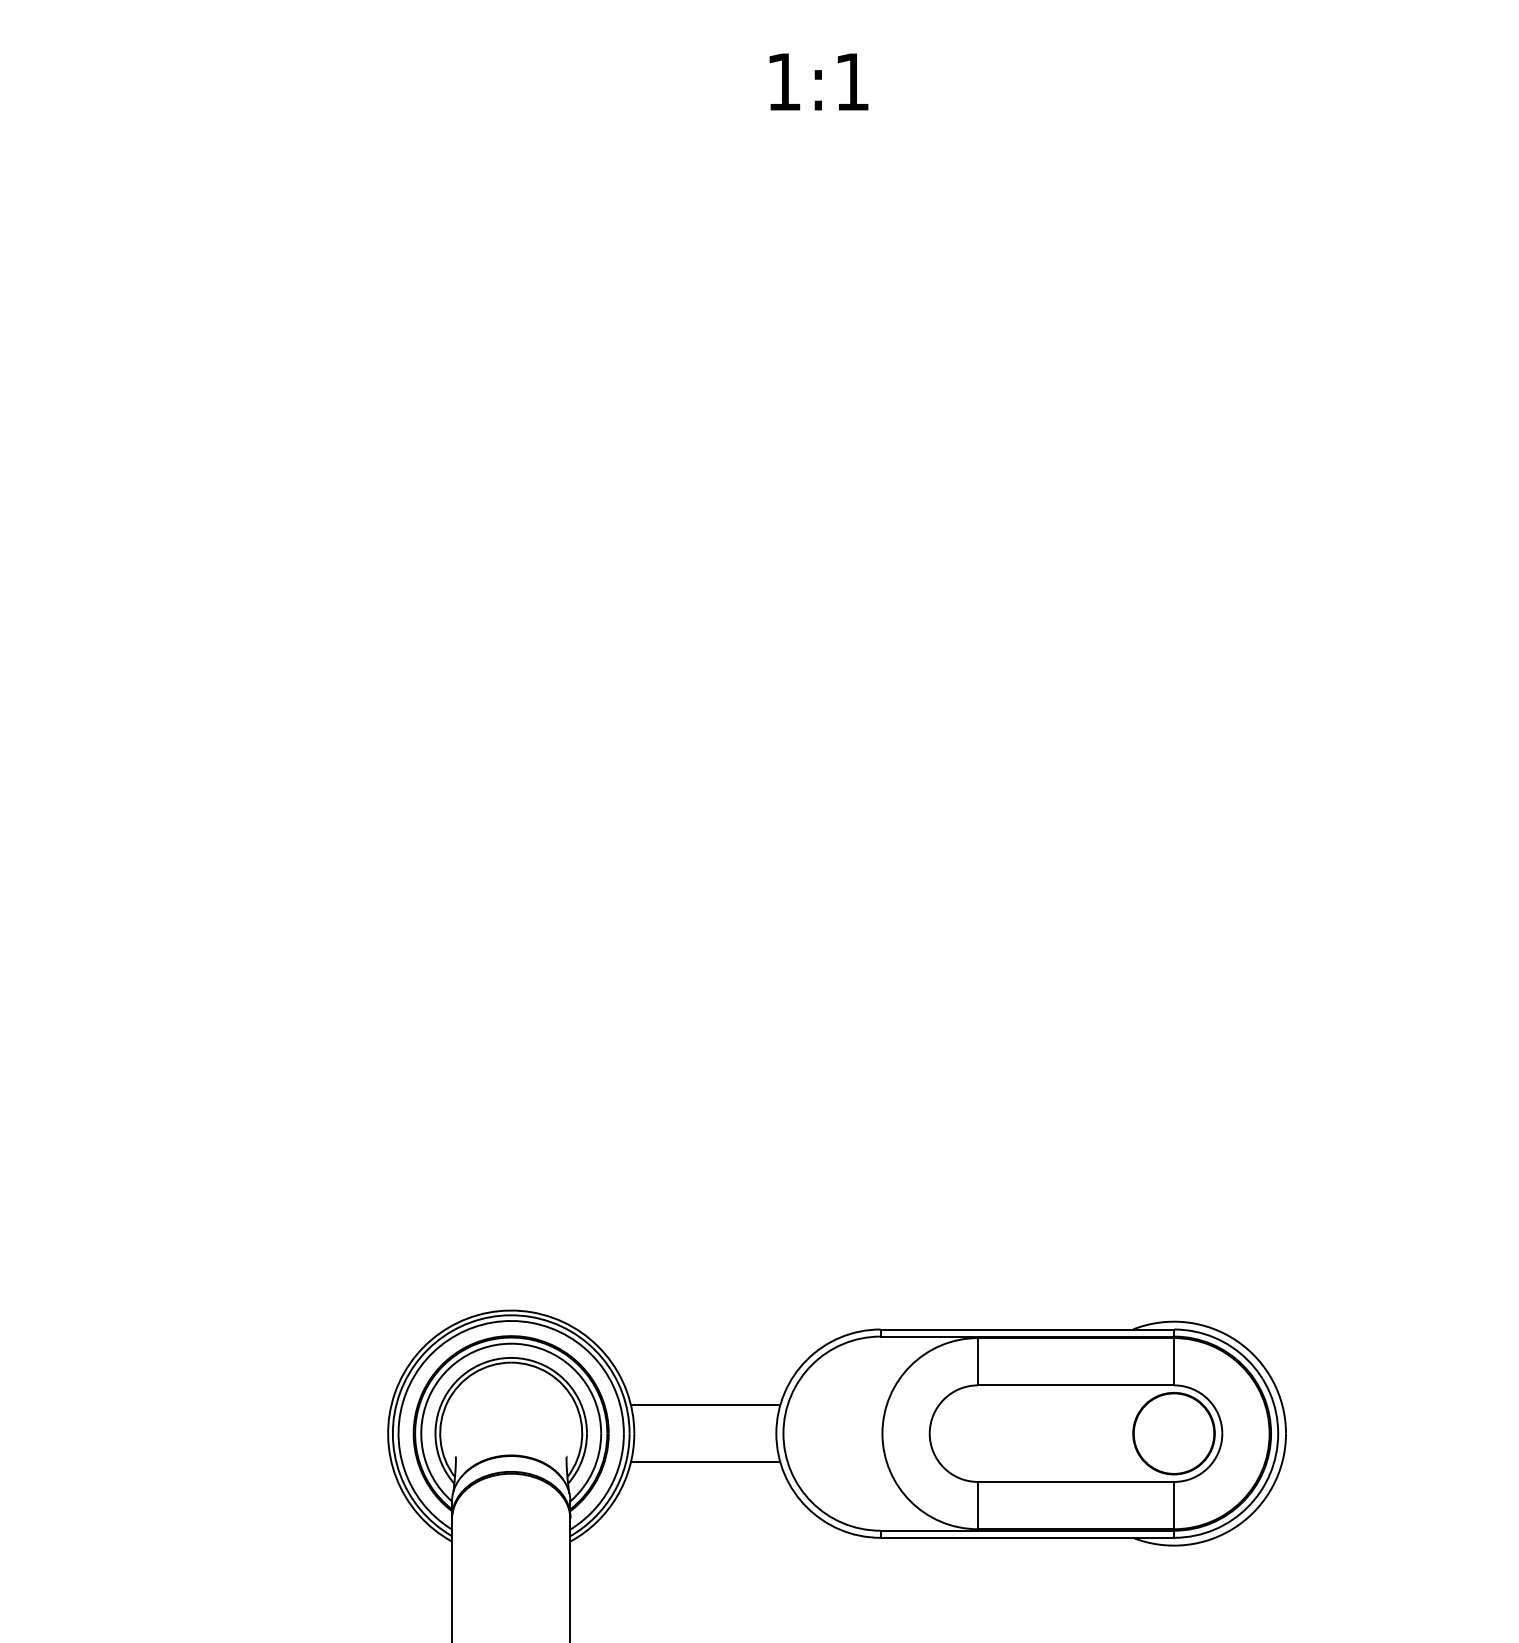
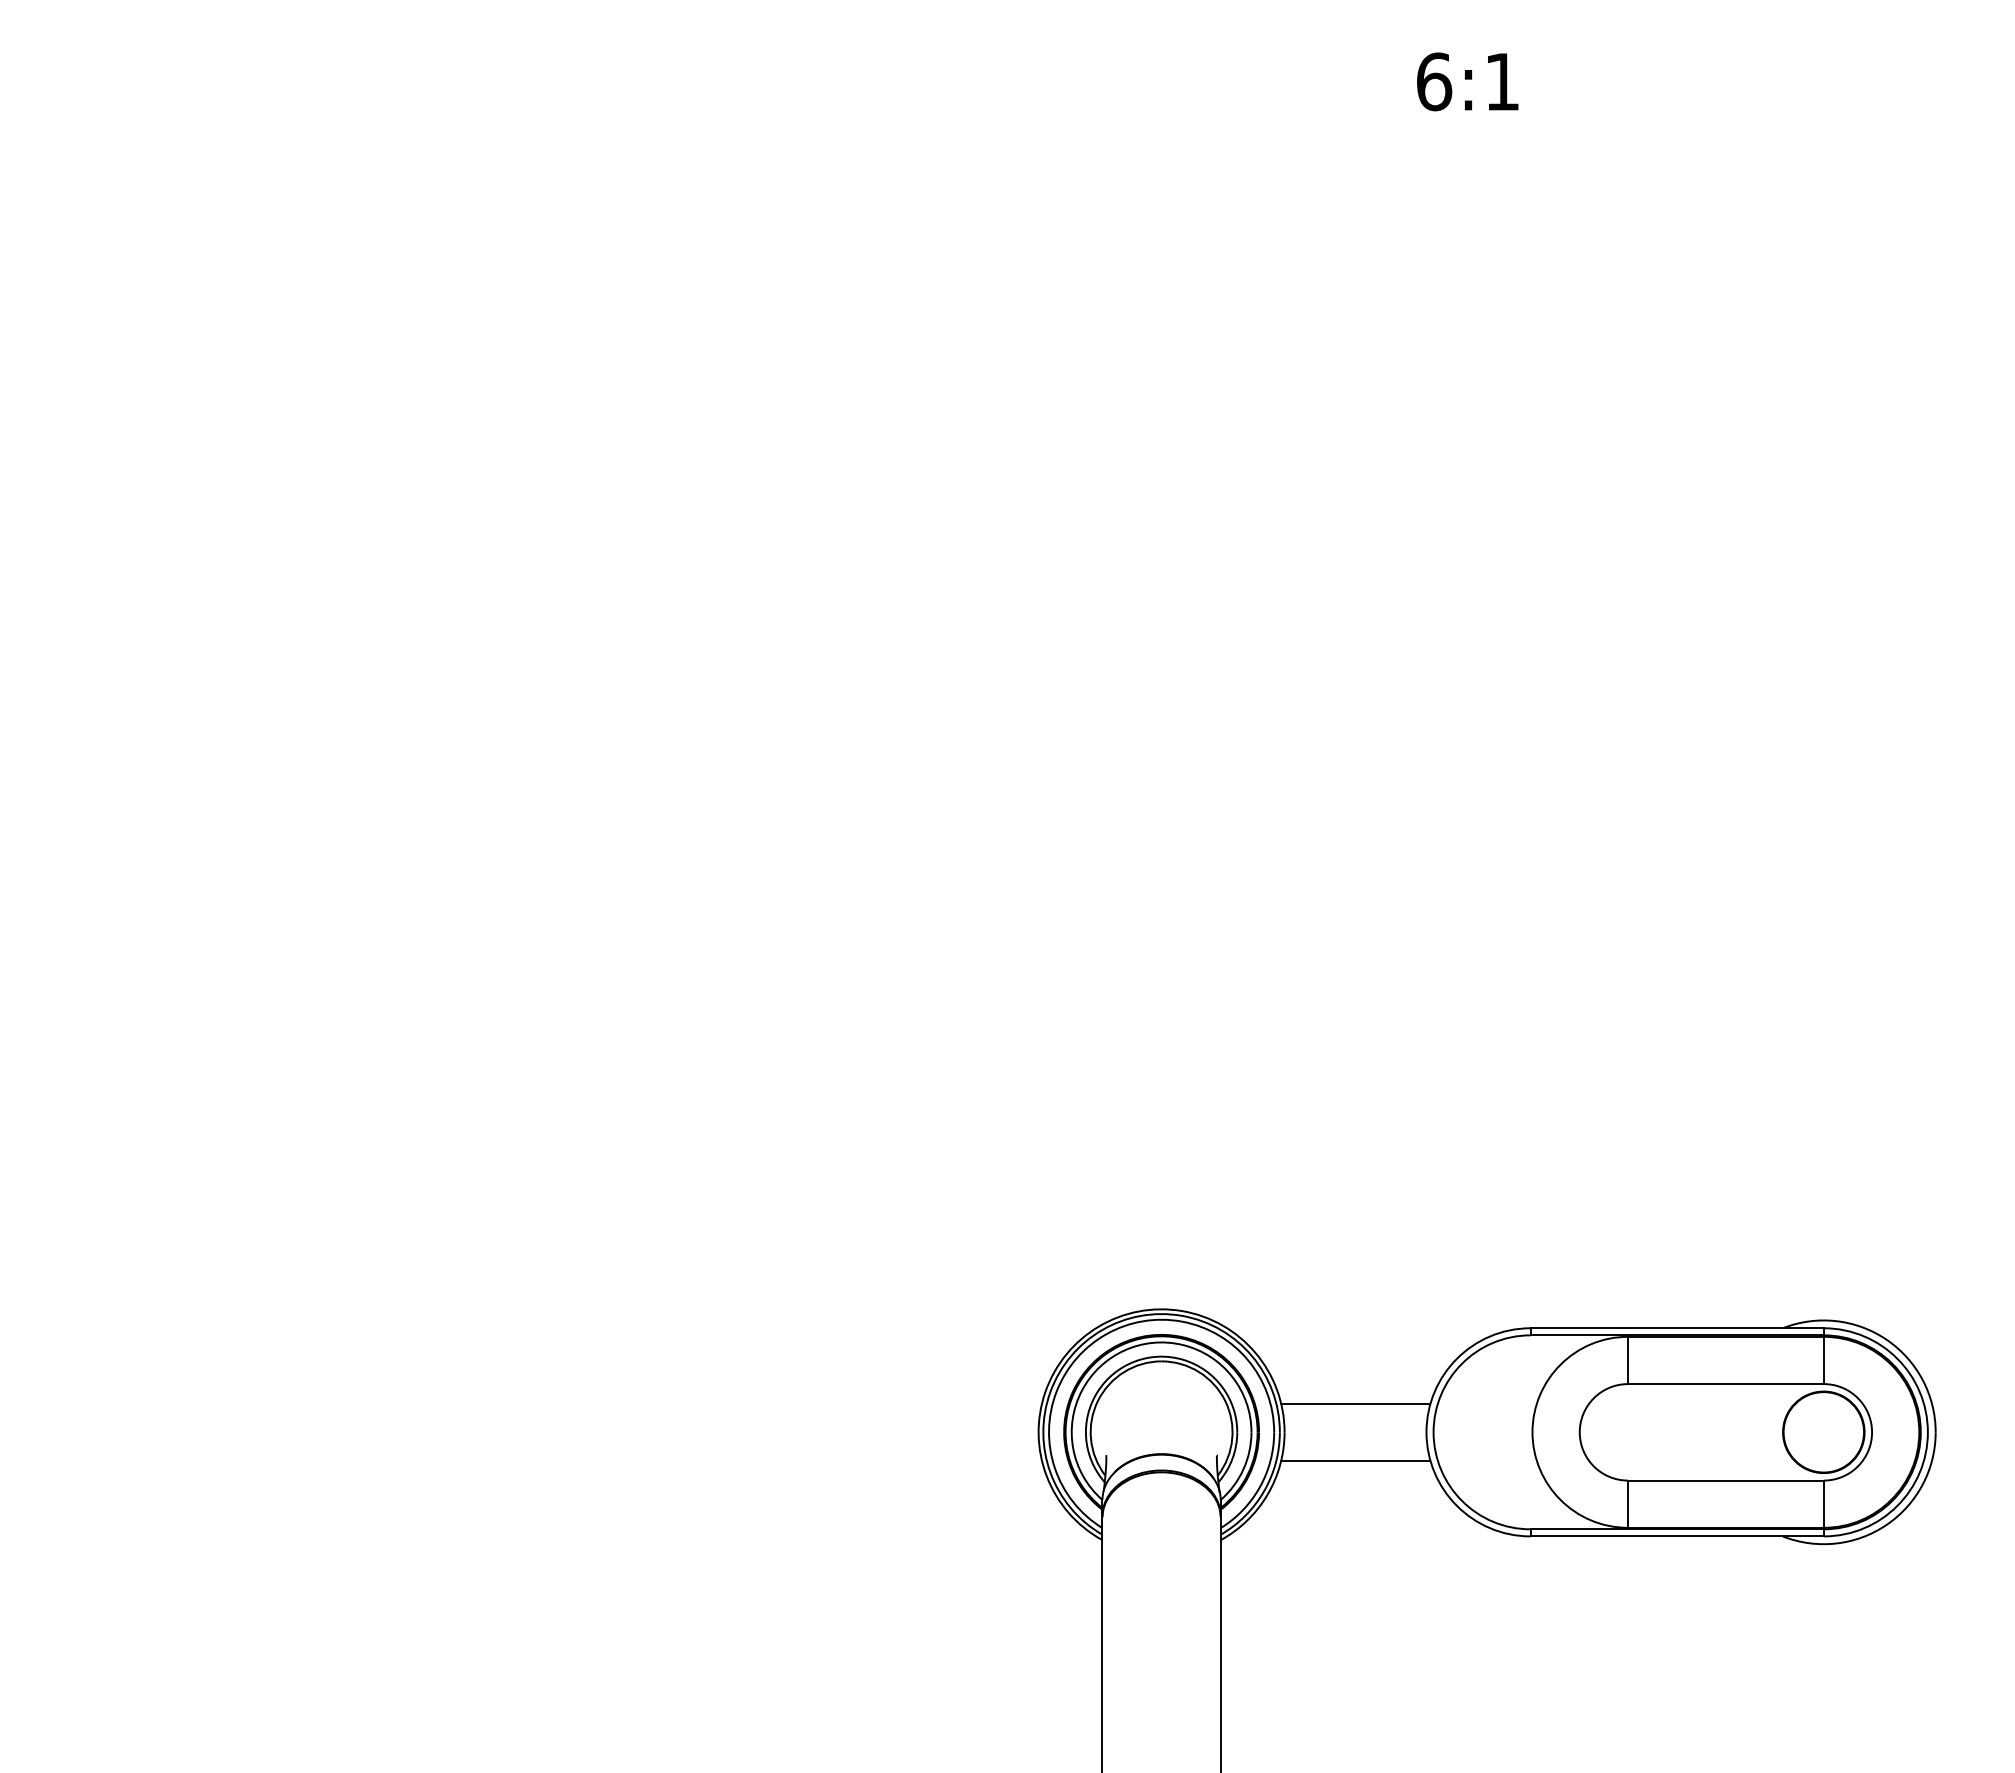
text: (784, 81) -> (1434, 81), 1:1 -> 6:1

